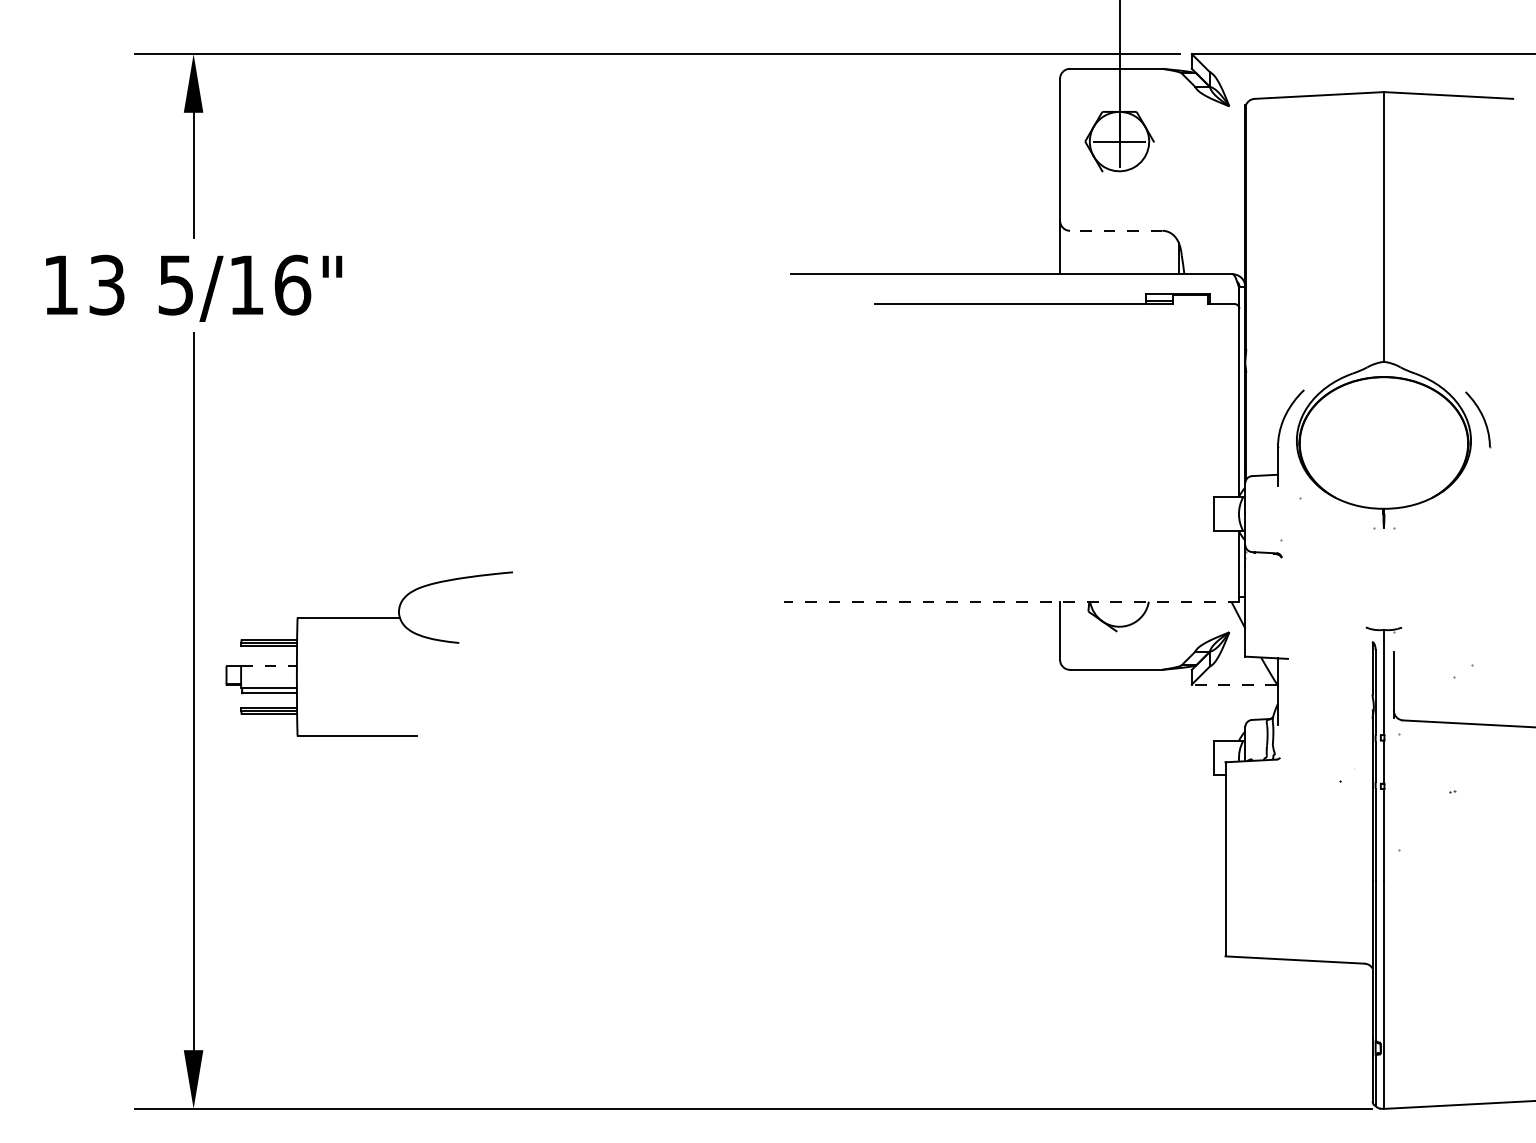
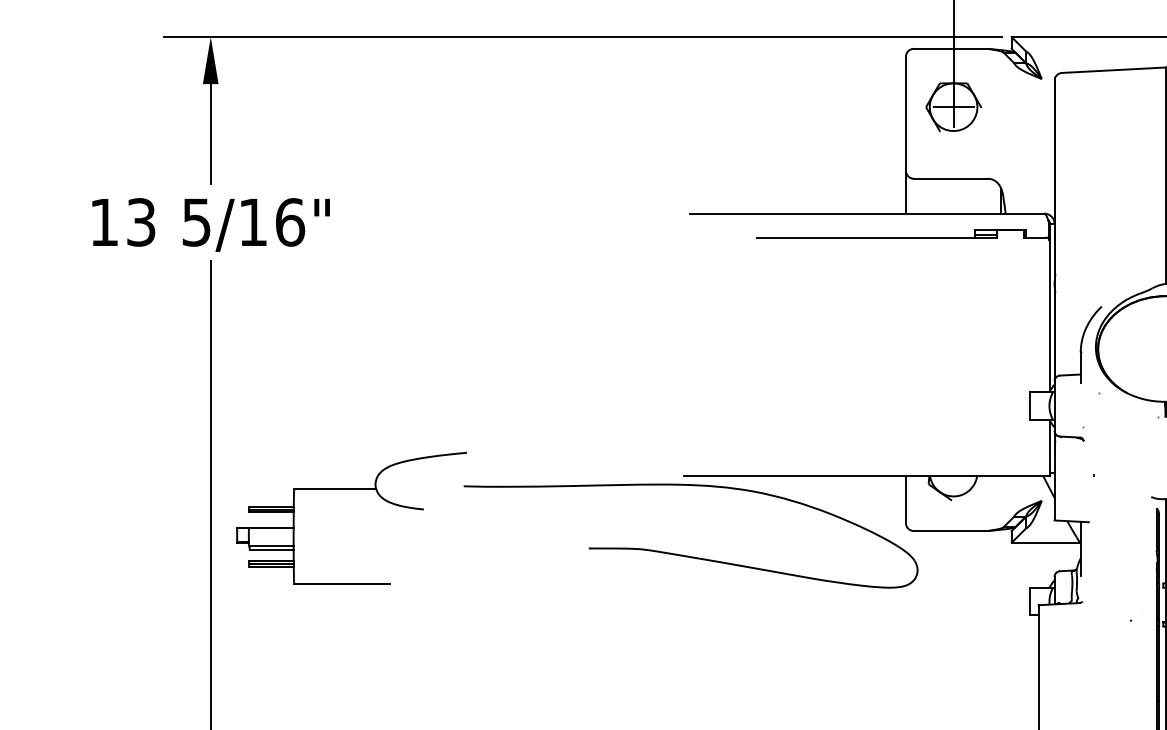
line: (1115, 230) -> (950, 178), dashed -> solid
line: (1011, 601) -> (866, 476), dashed -> solid
line: (269, 666) -> (271, 528), dashed -> solid
line: (1234, 684) -> (1045, 542), dashed -> solid
part: (788, 700) -> (688, 555), added

